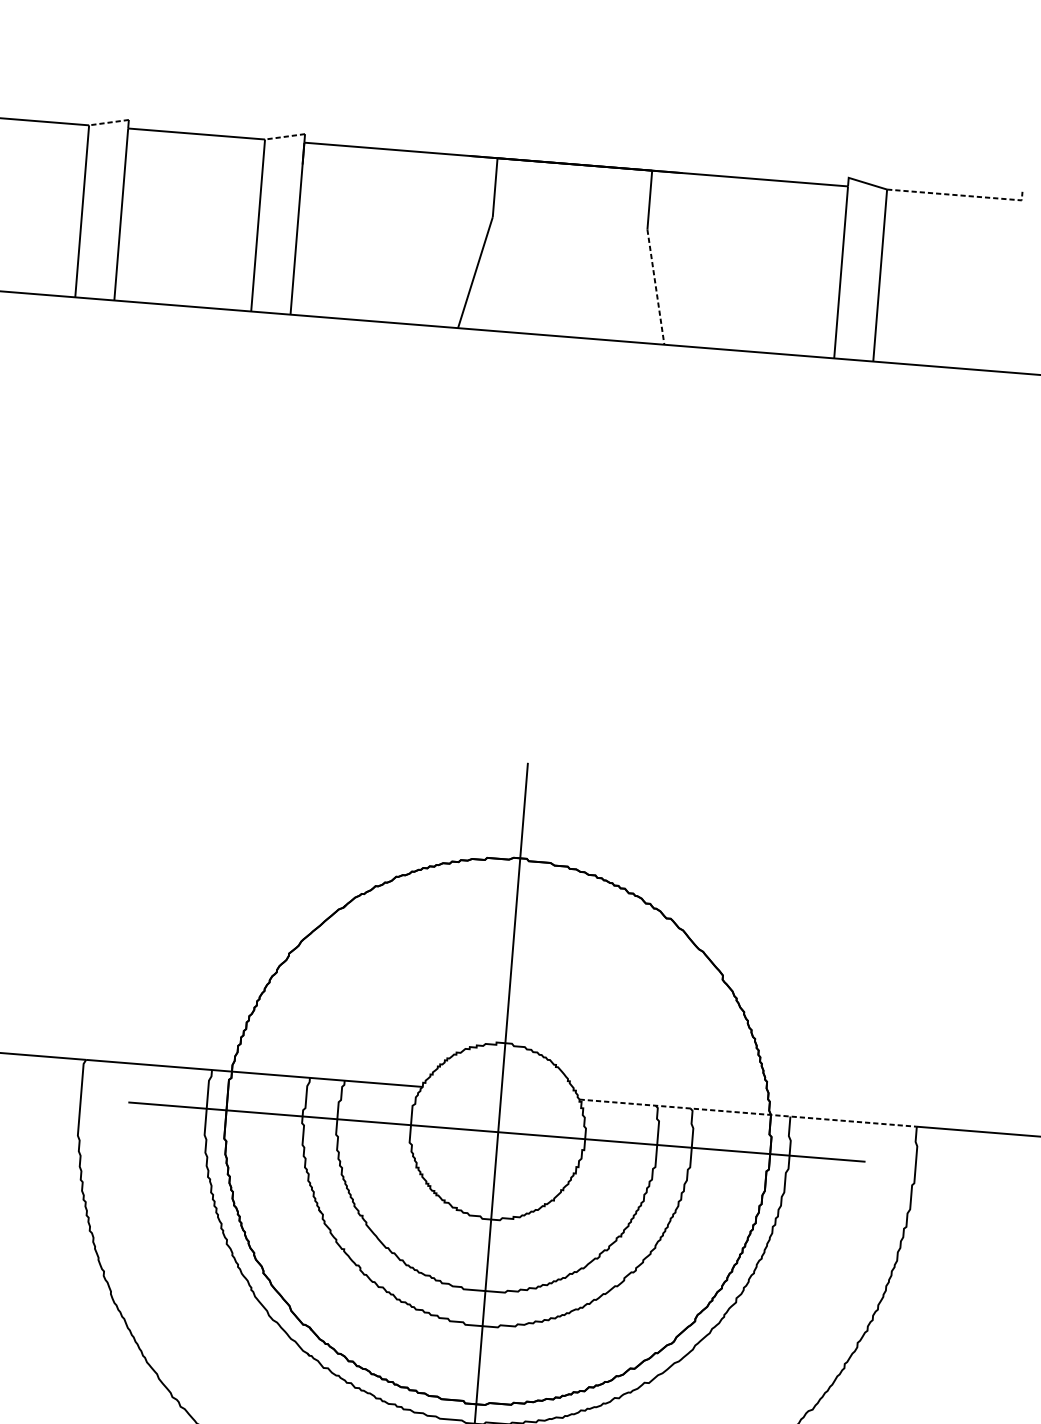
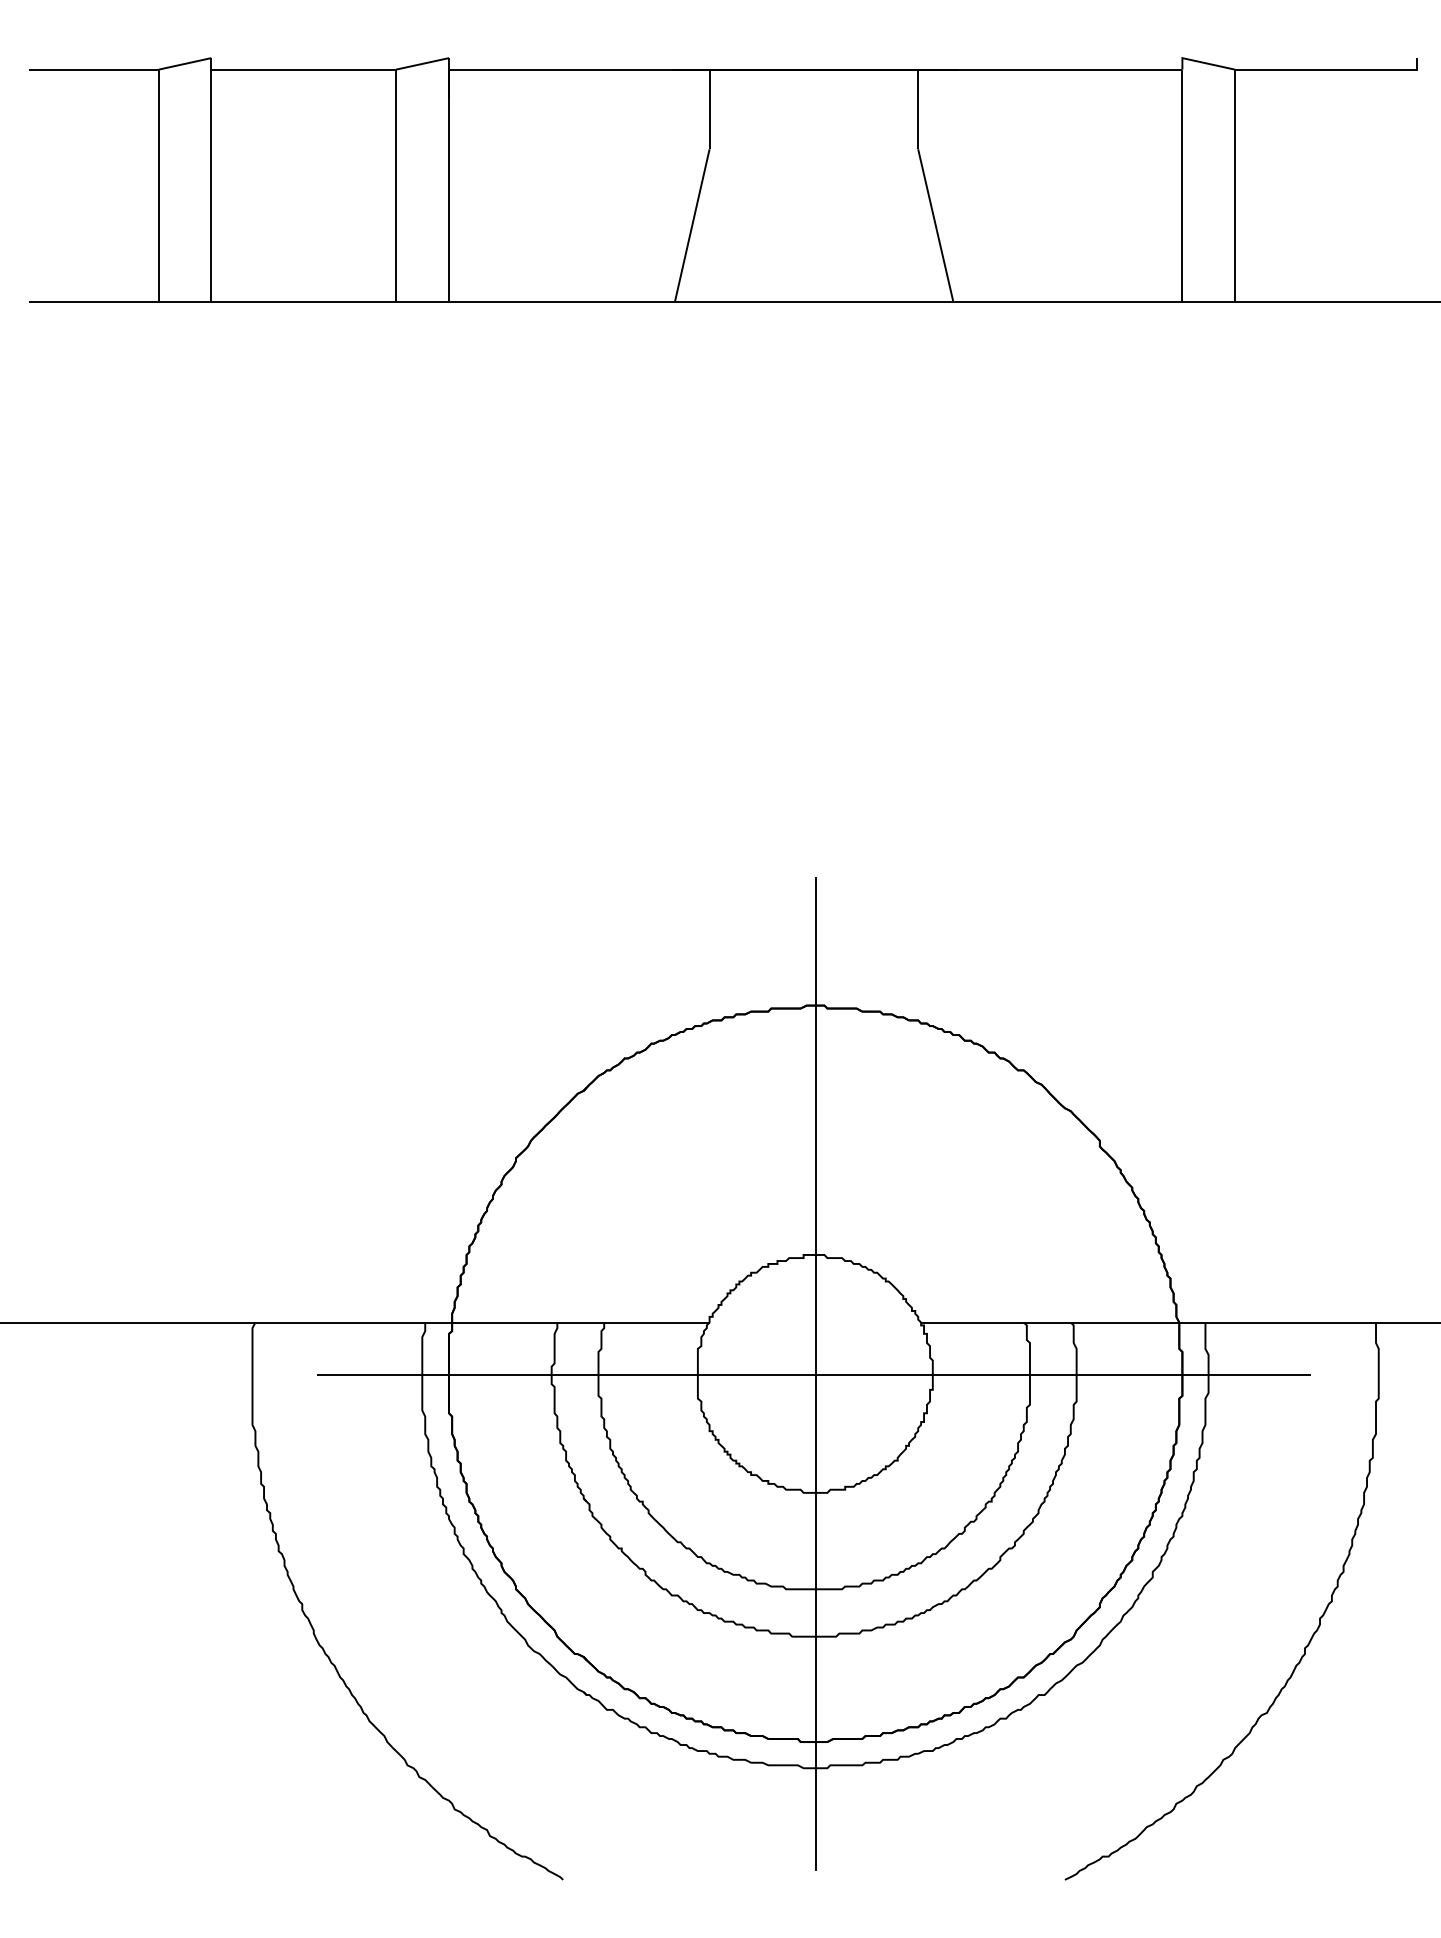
line: (108, 122) -> (184, 63), dashed -> solid
line: (285, 137) -> (422, 64), dashed -> solid
line: (959, 195) -> (1332, 69), dashed -> solid
line: (655, 287) -> (935, 225), dashed -> solid
line: (748, 1113) -> (1149, 1322), dashed -> solid

